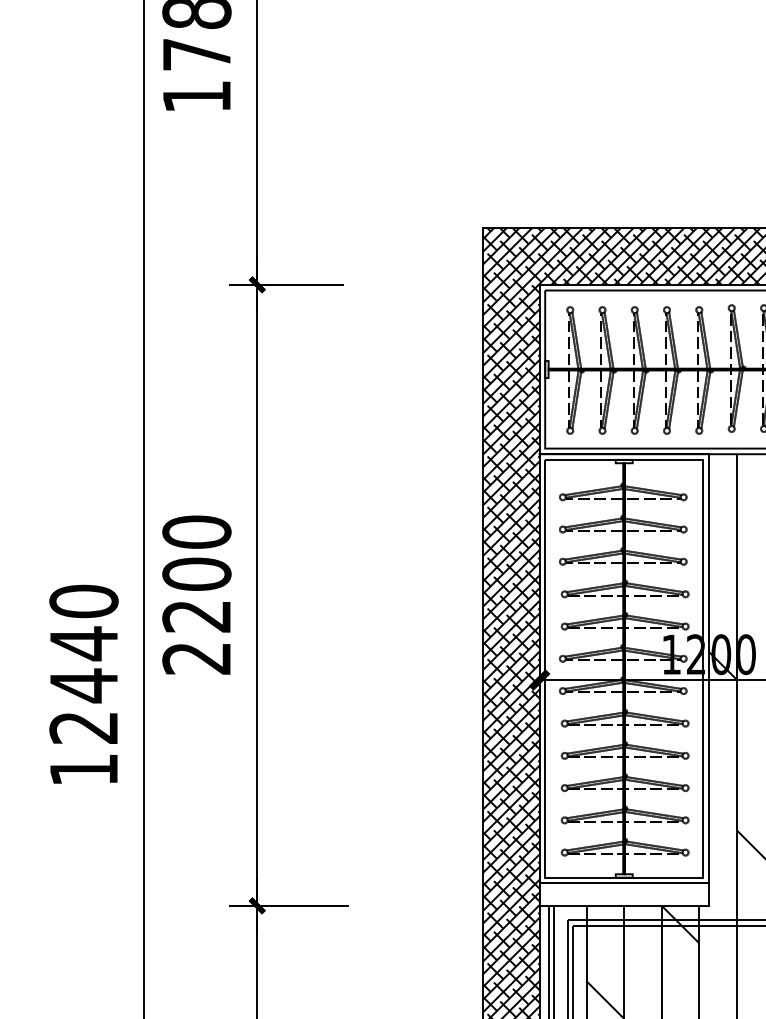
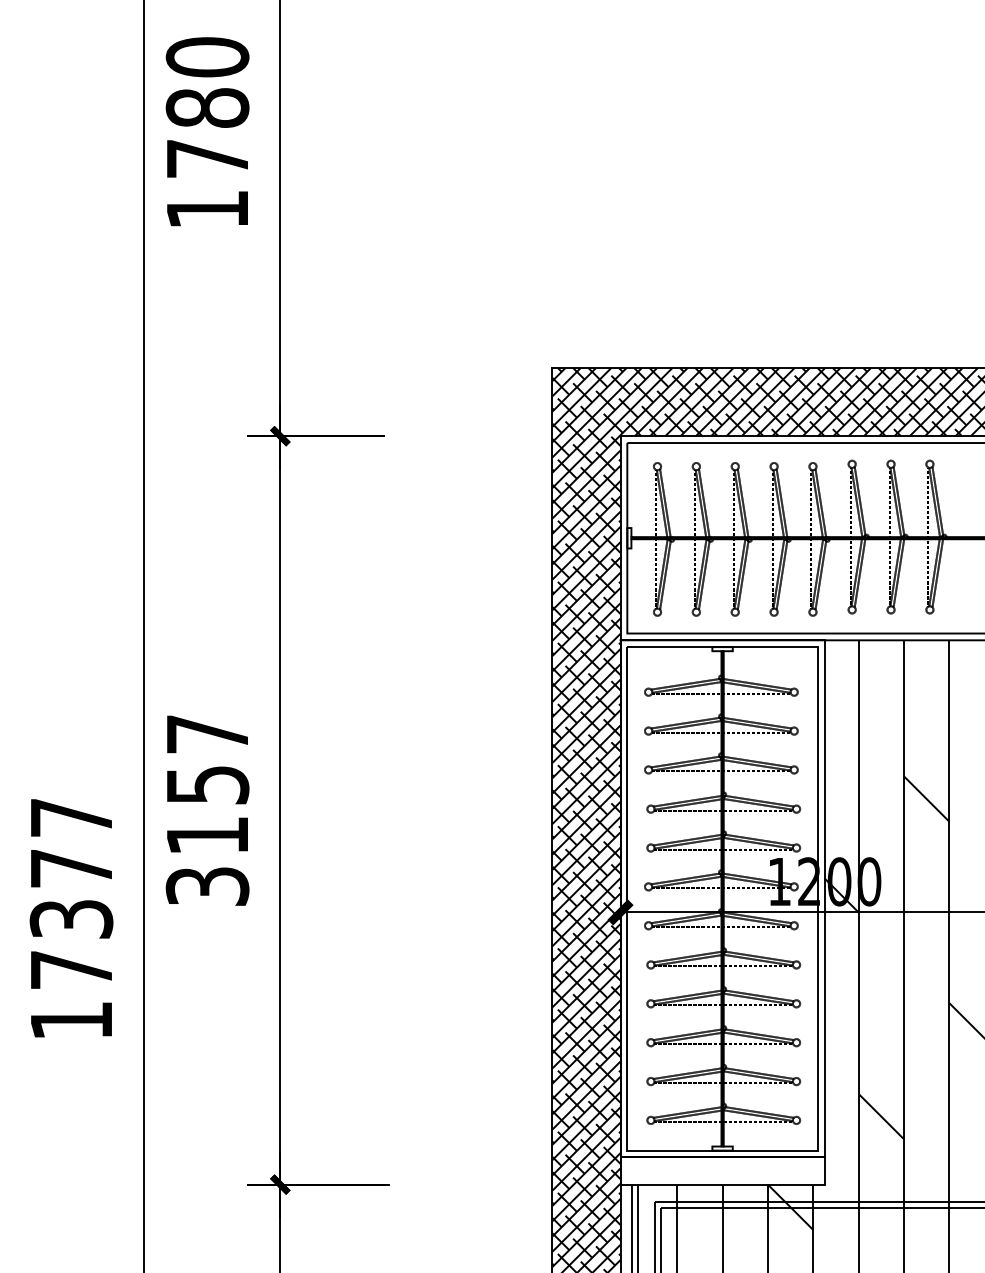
text: (196, 594) -> (207, 809), 2200 -> 3157
text: (83, 664) -> (71, 893), 12440 -> 17377

